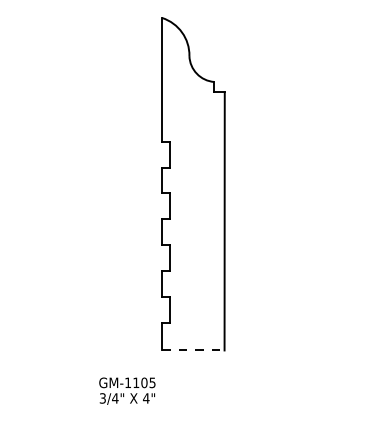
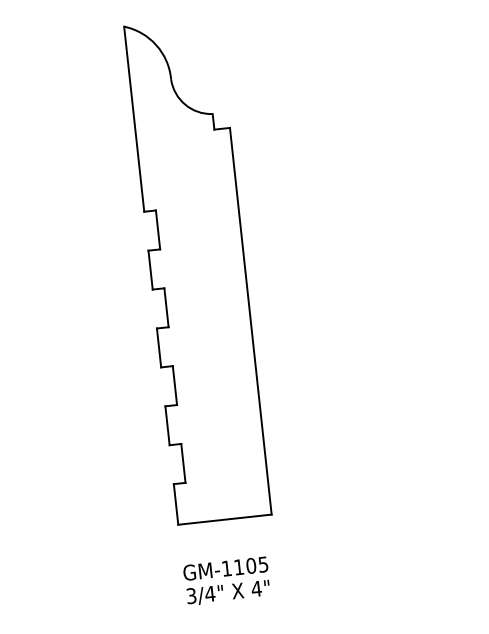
line: (193, 350) -> (225, 519), dashed -> solid
text: (127, 390) -> (227, 580), moved

